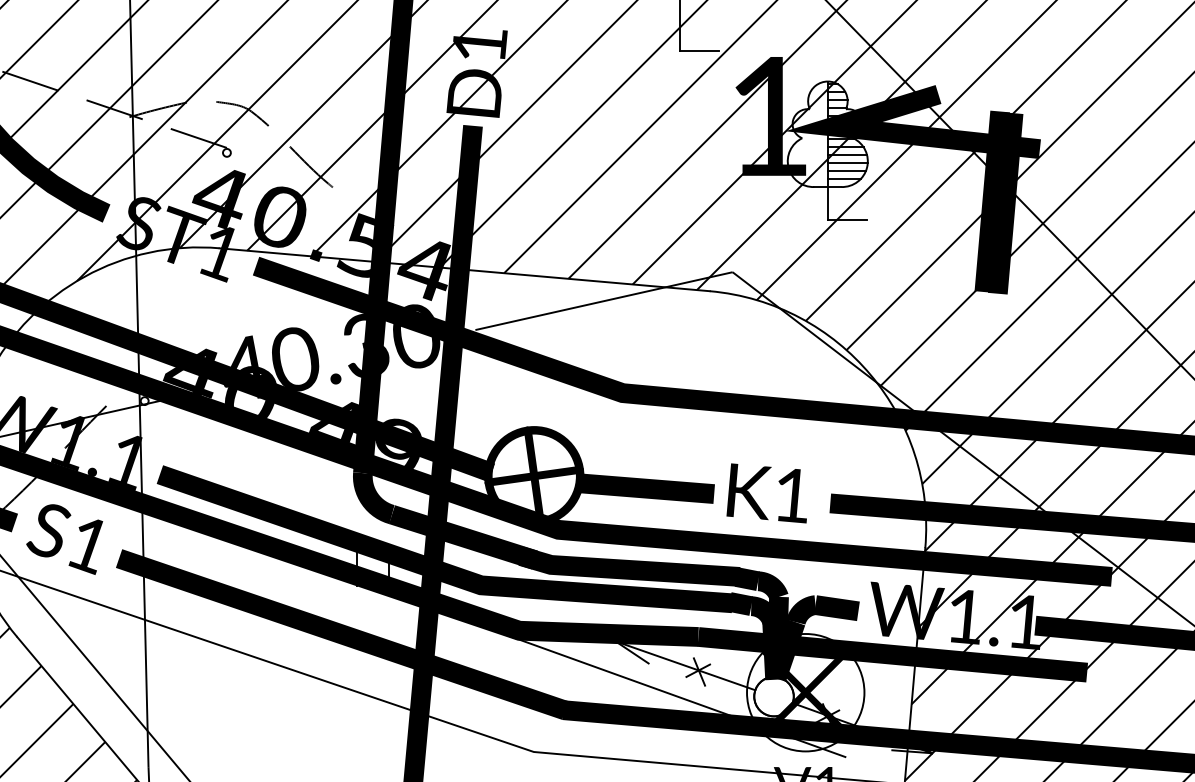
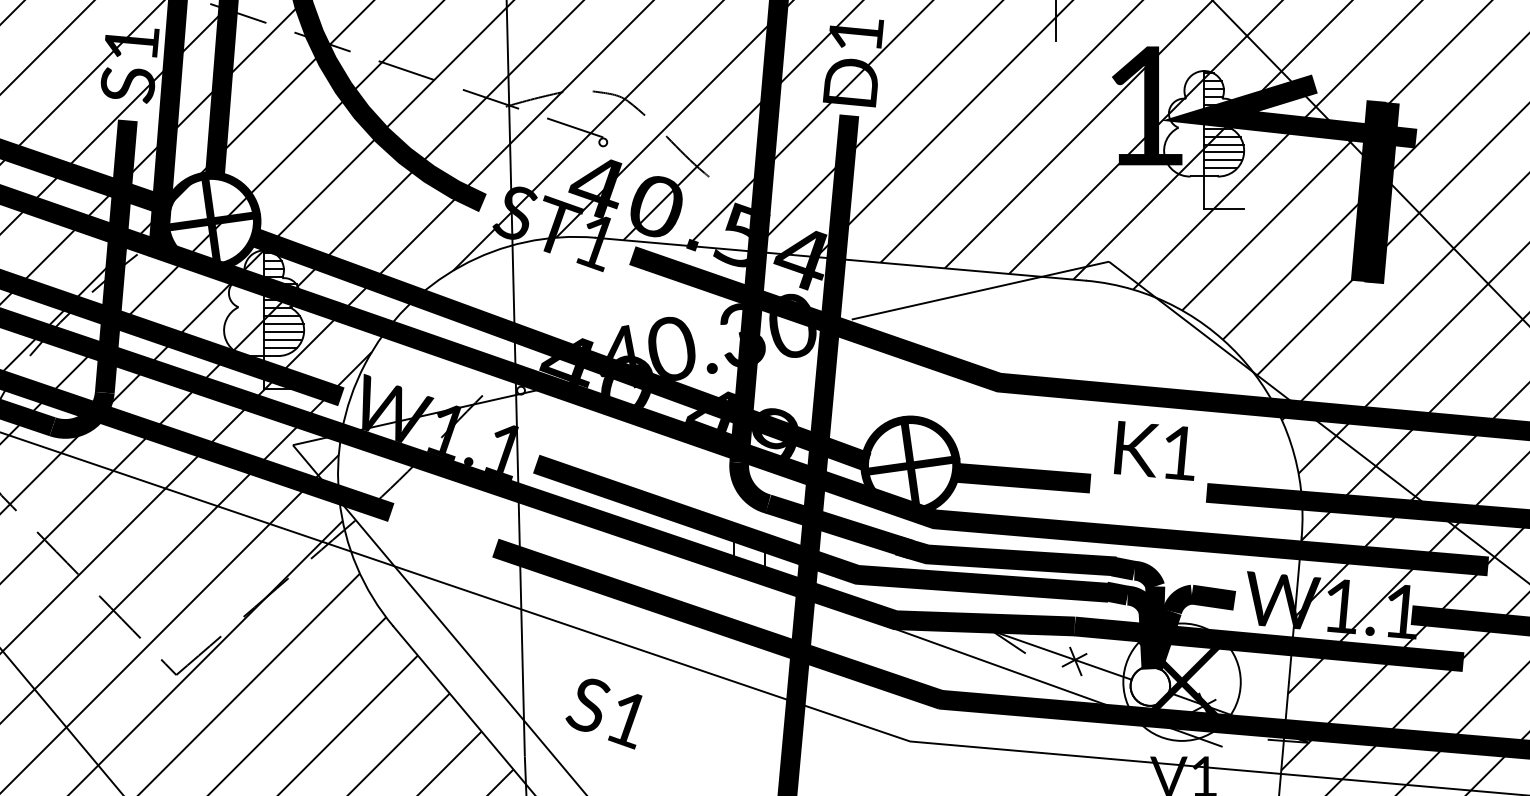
line: (699, 51) -> (1075, 40), removed
text: (766, 493) -> (1153, 450), moved
text: (64, 539) -> (603, 713), moved

